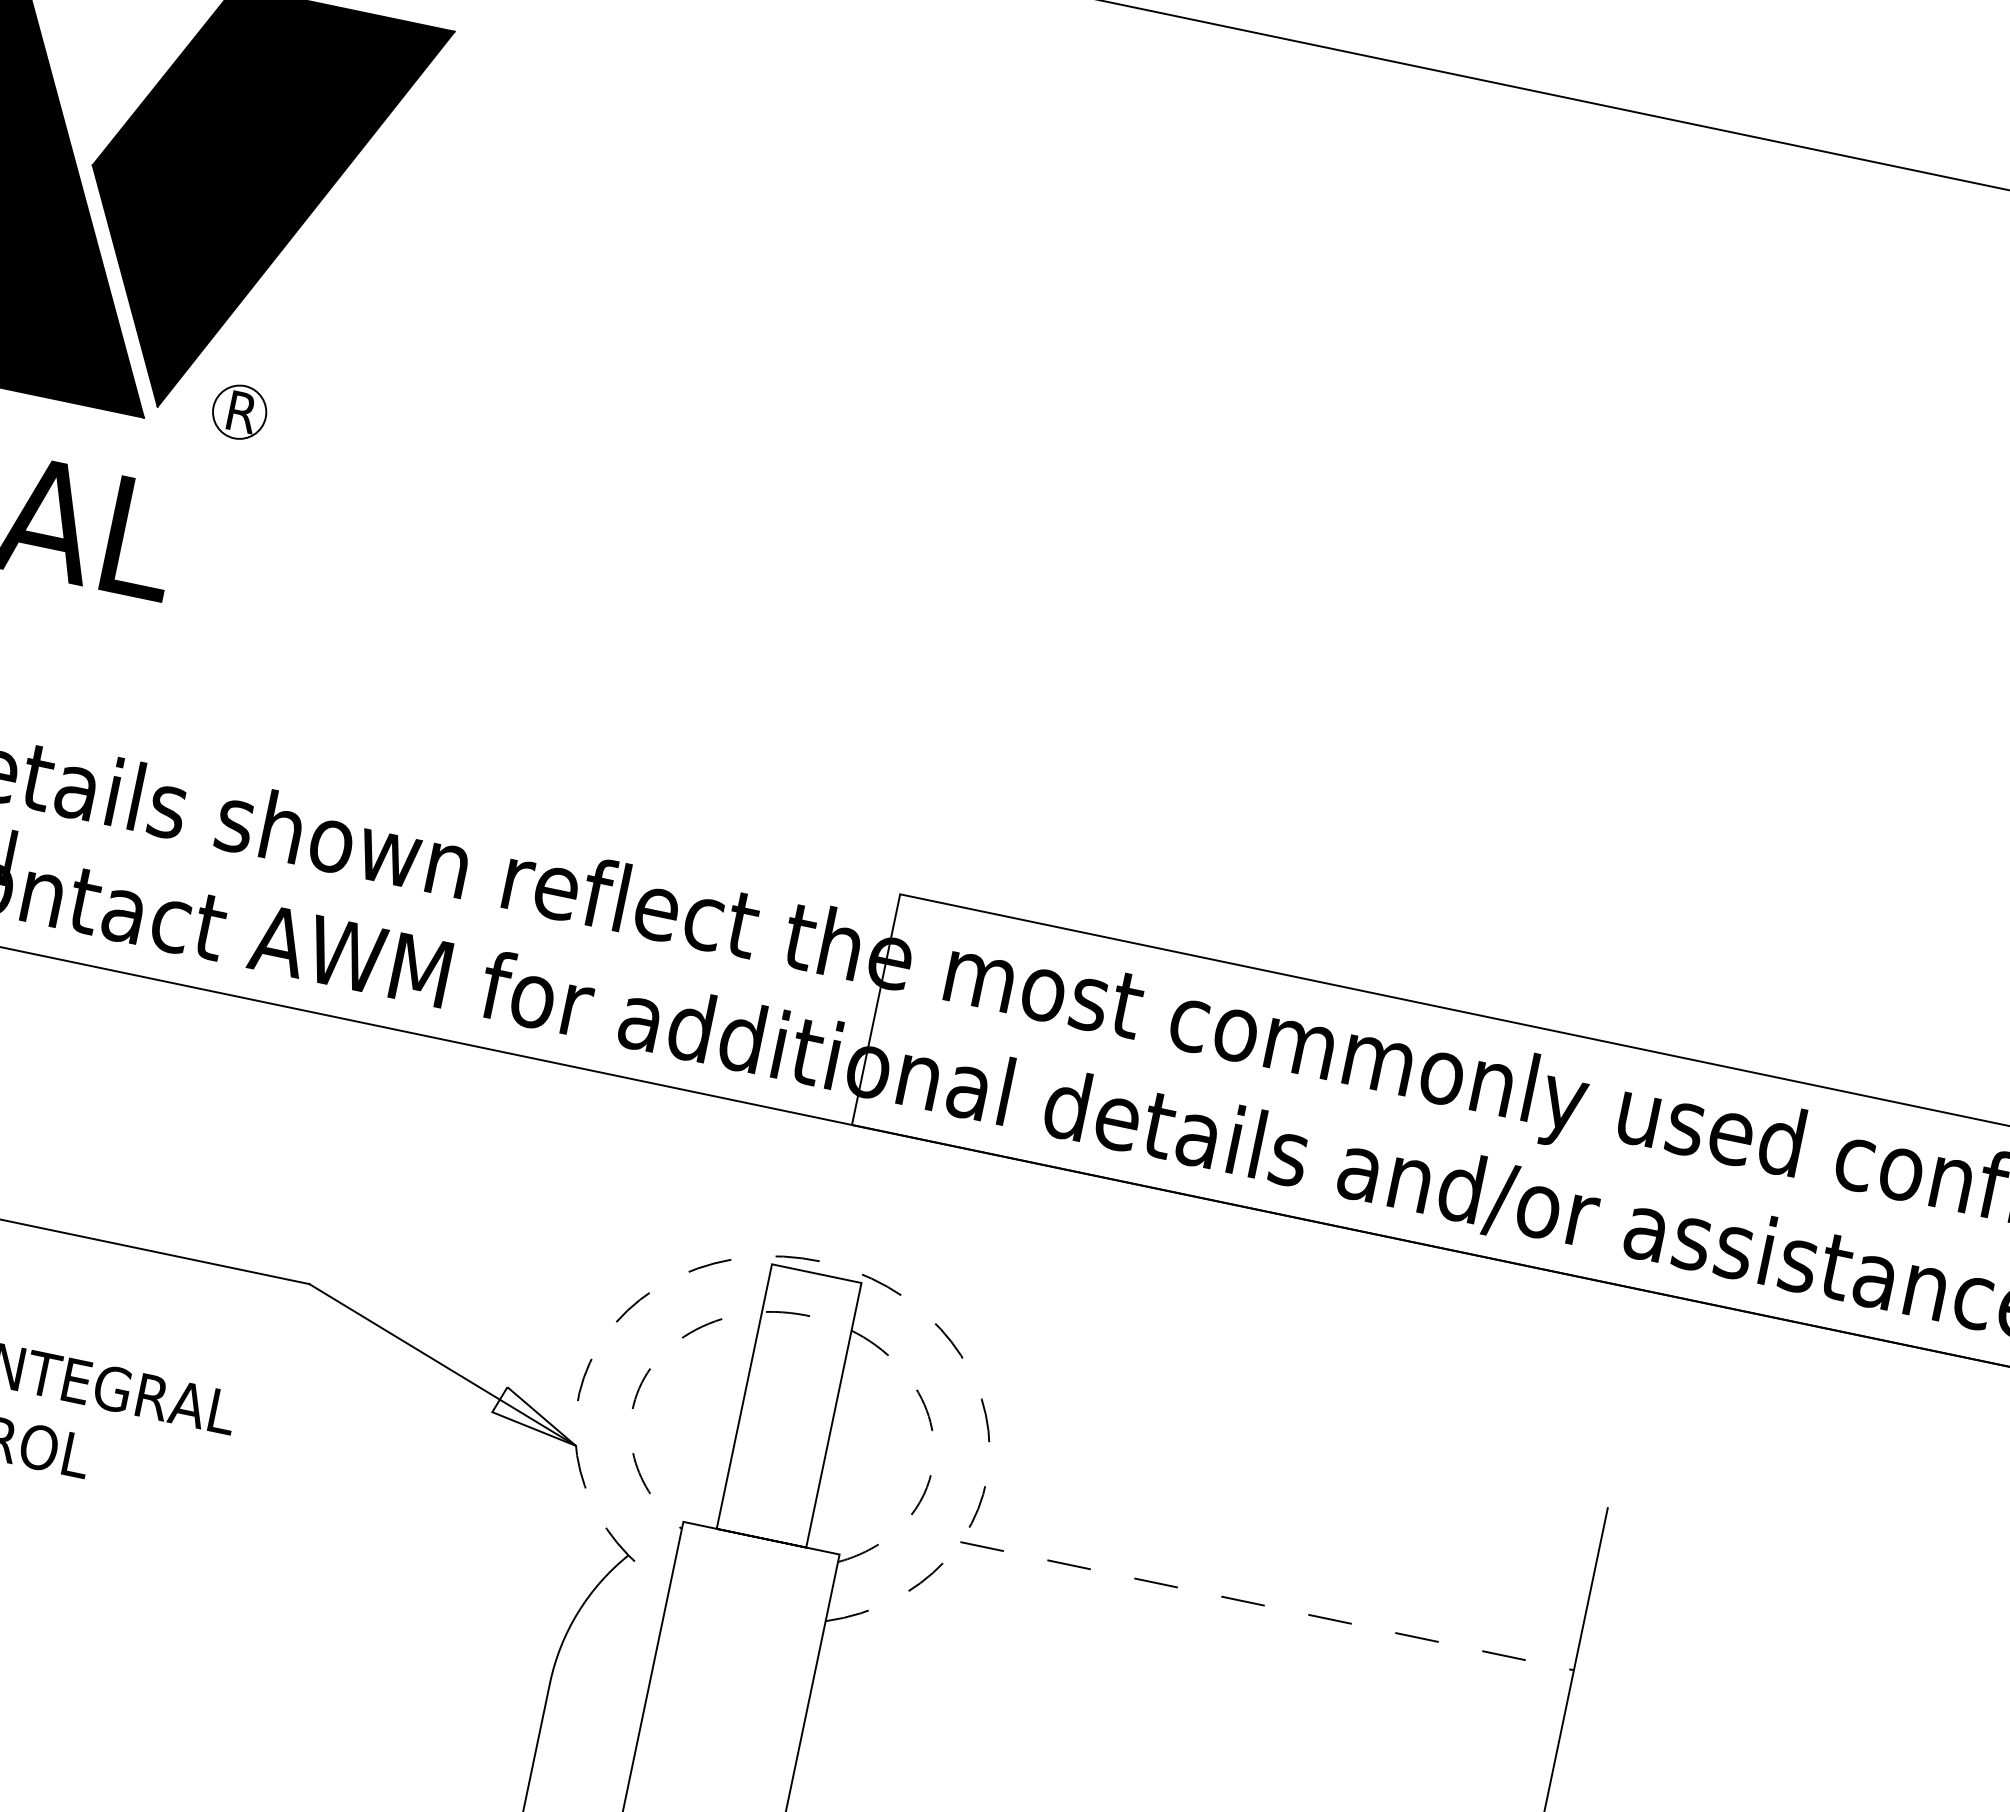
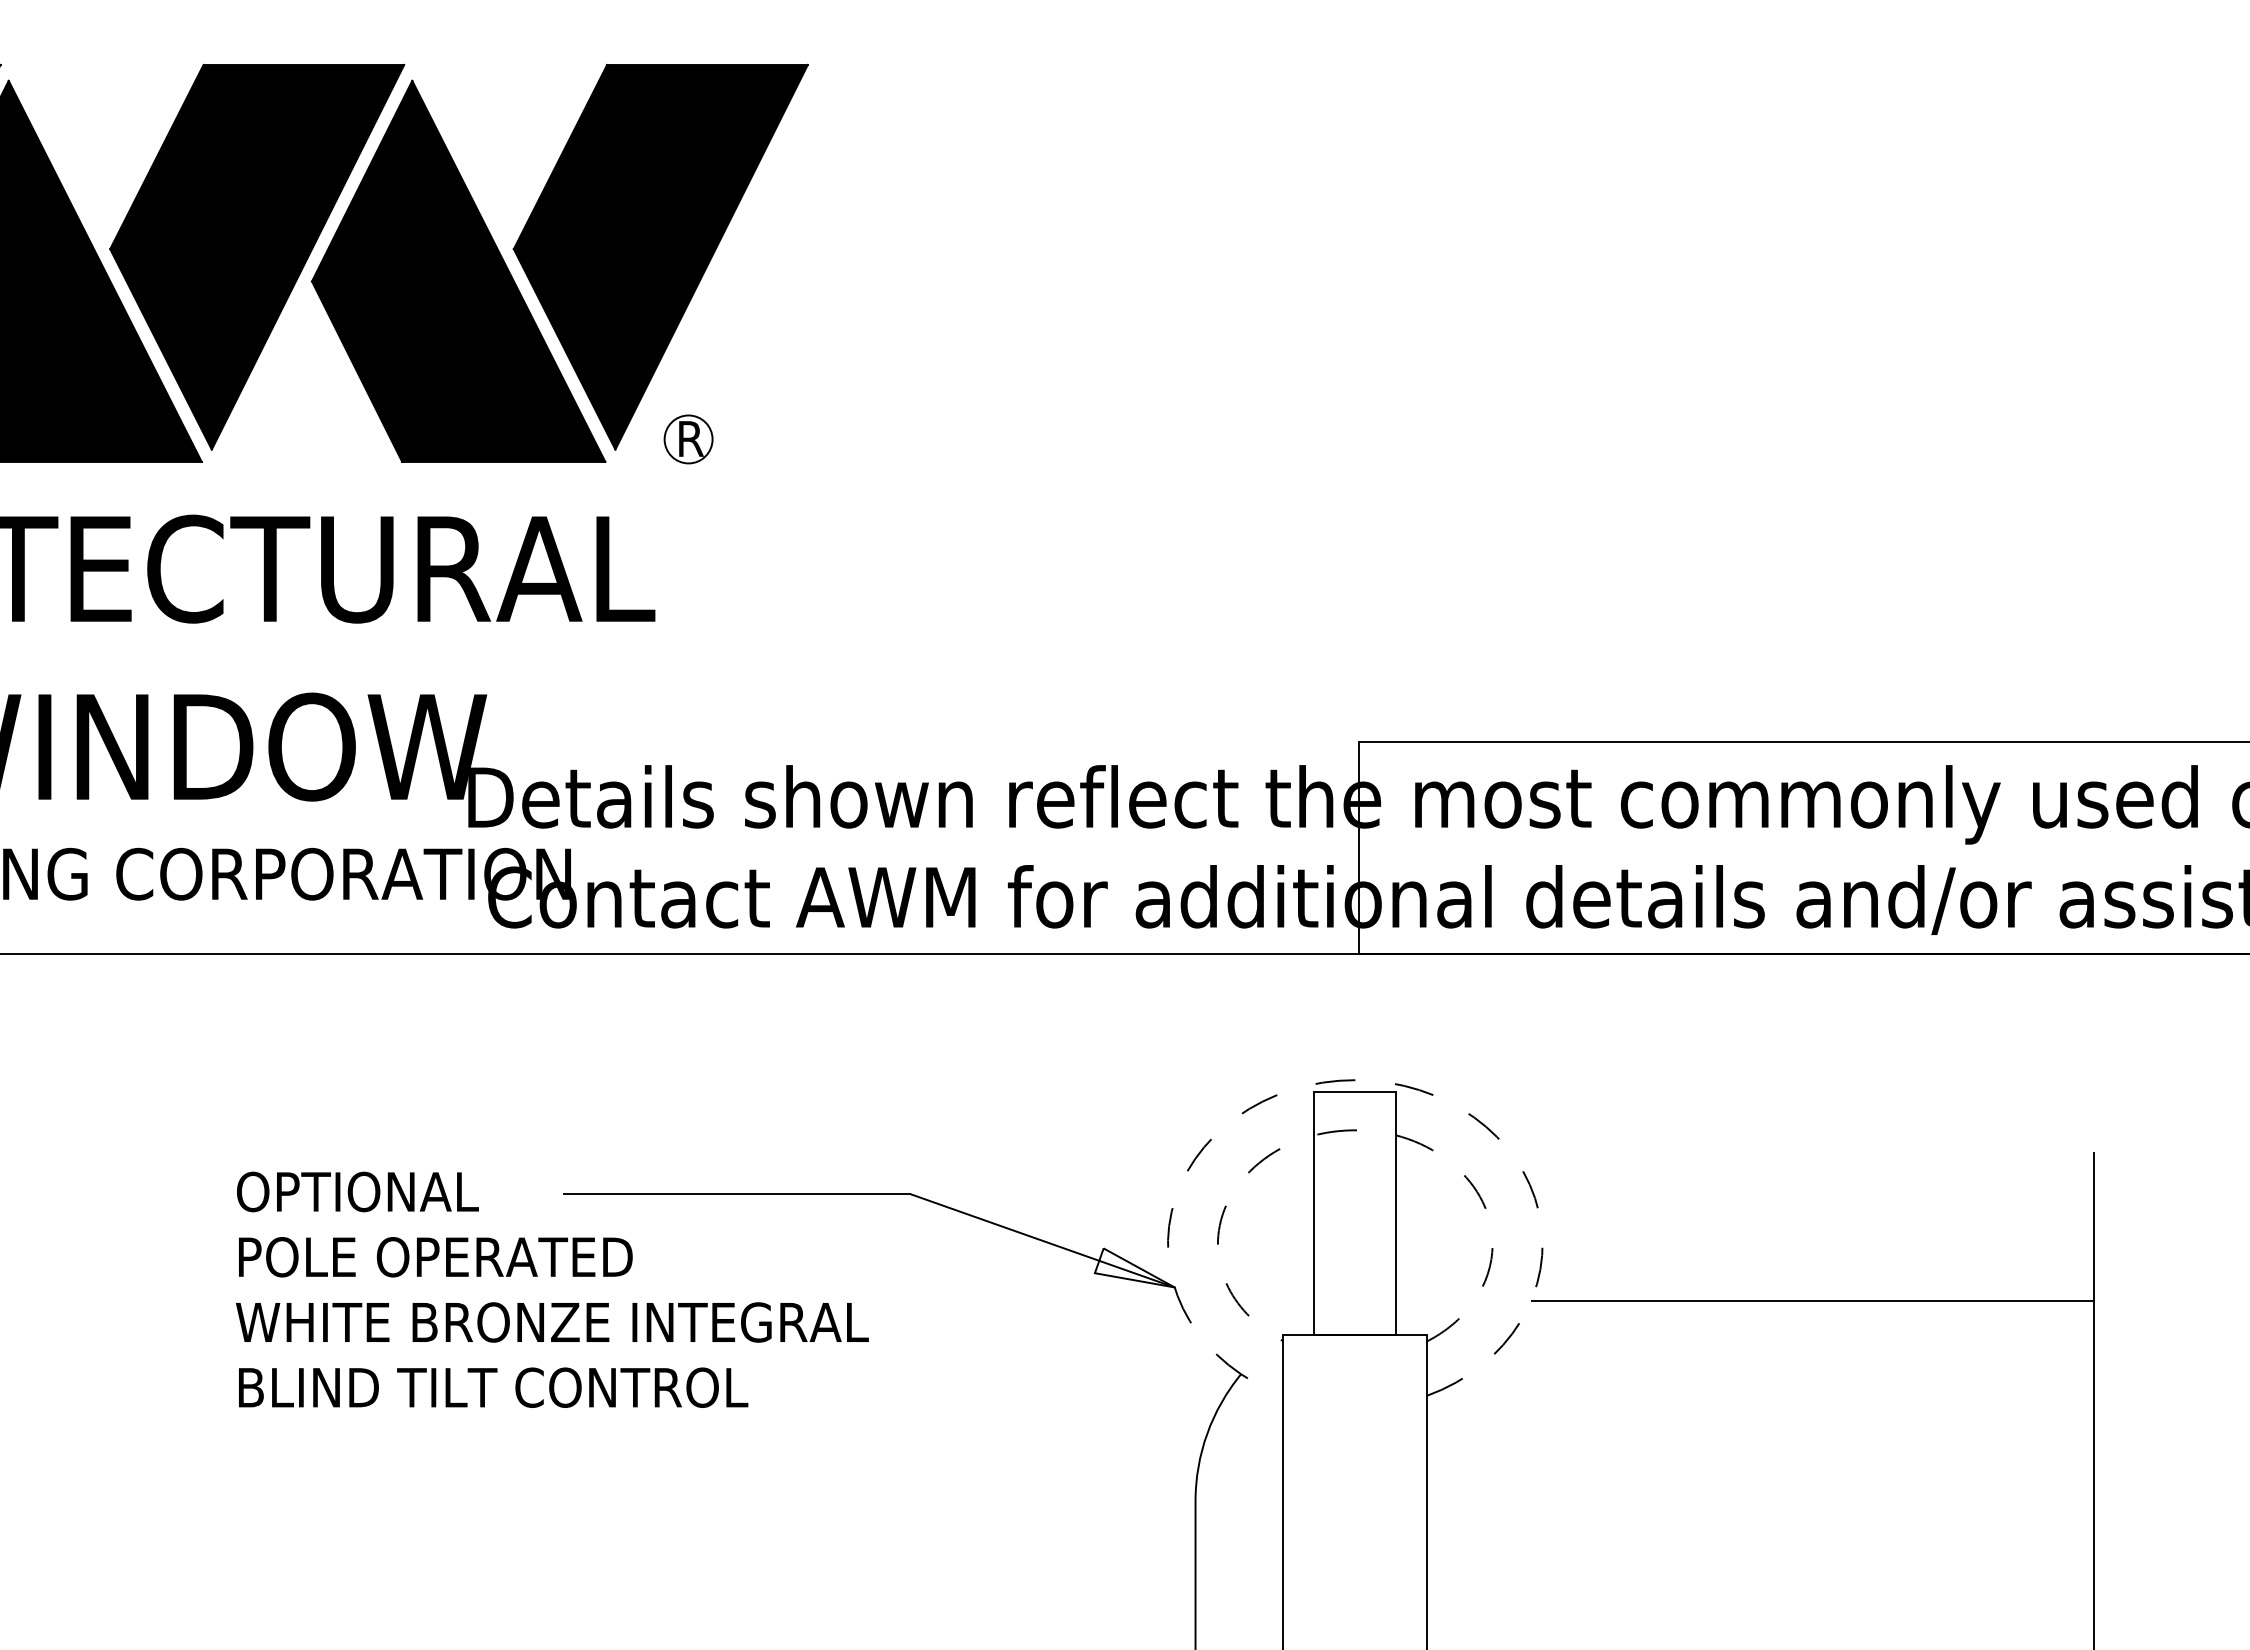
line: (1266, 1606) -> (1812, 1301), dashed -> solid

